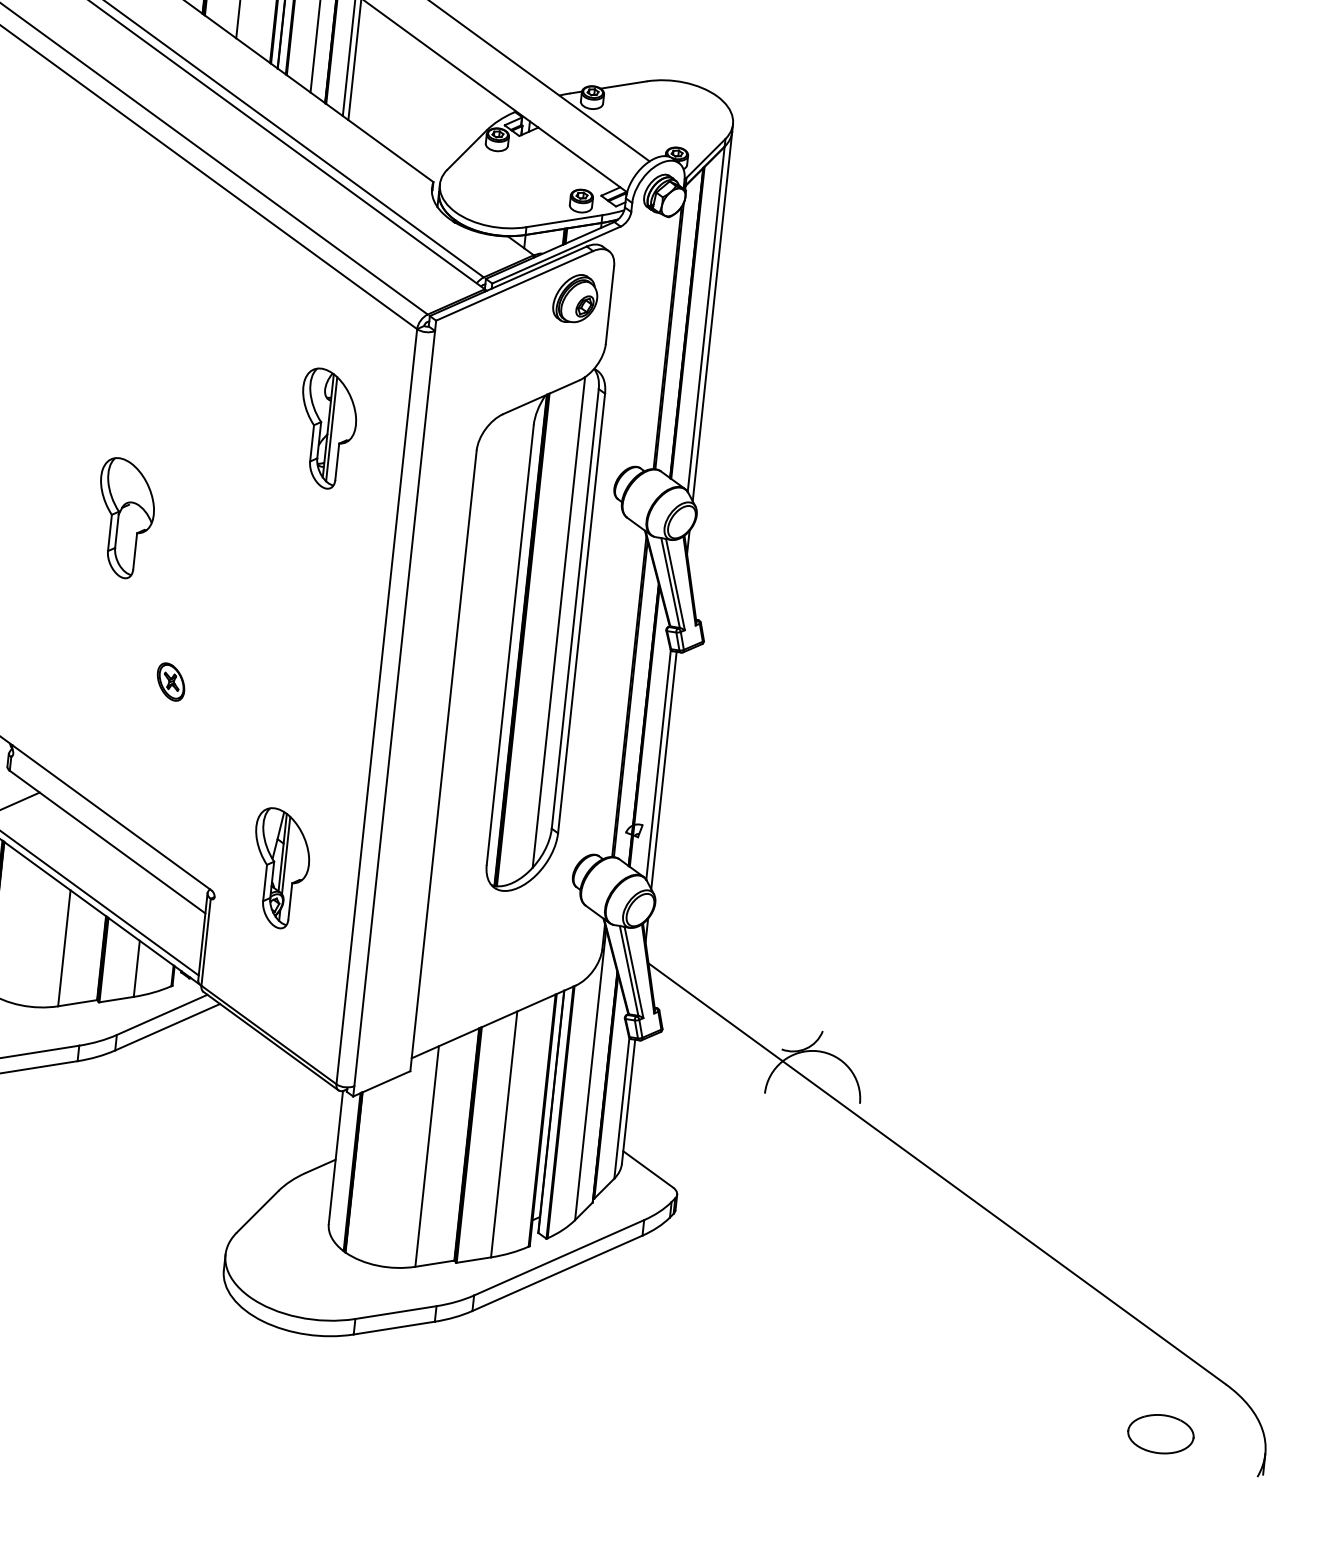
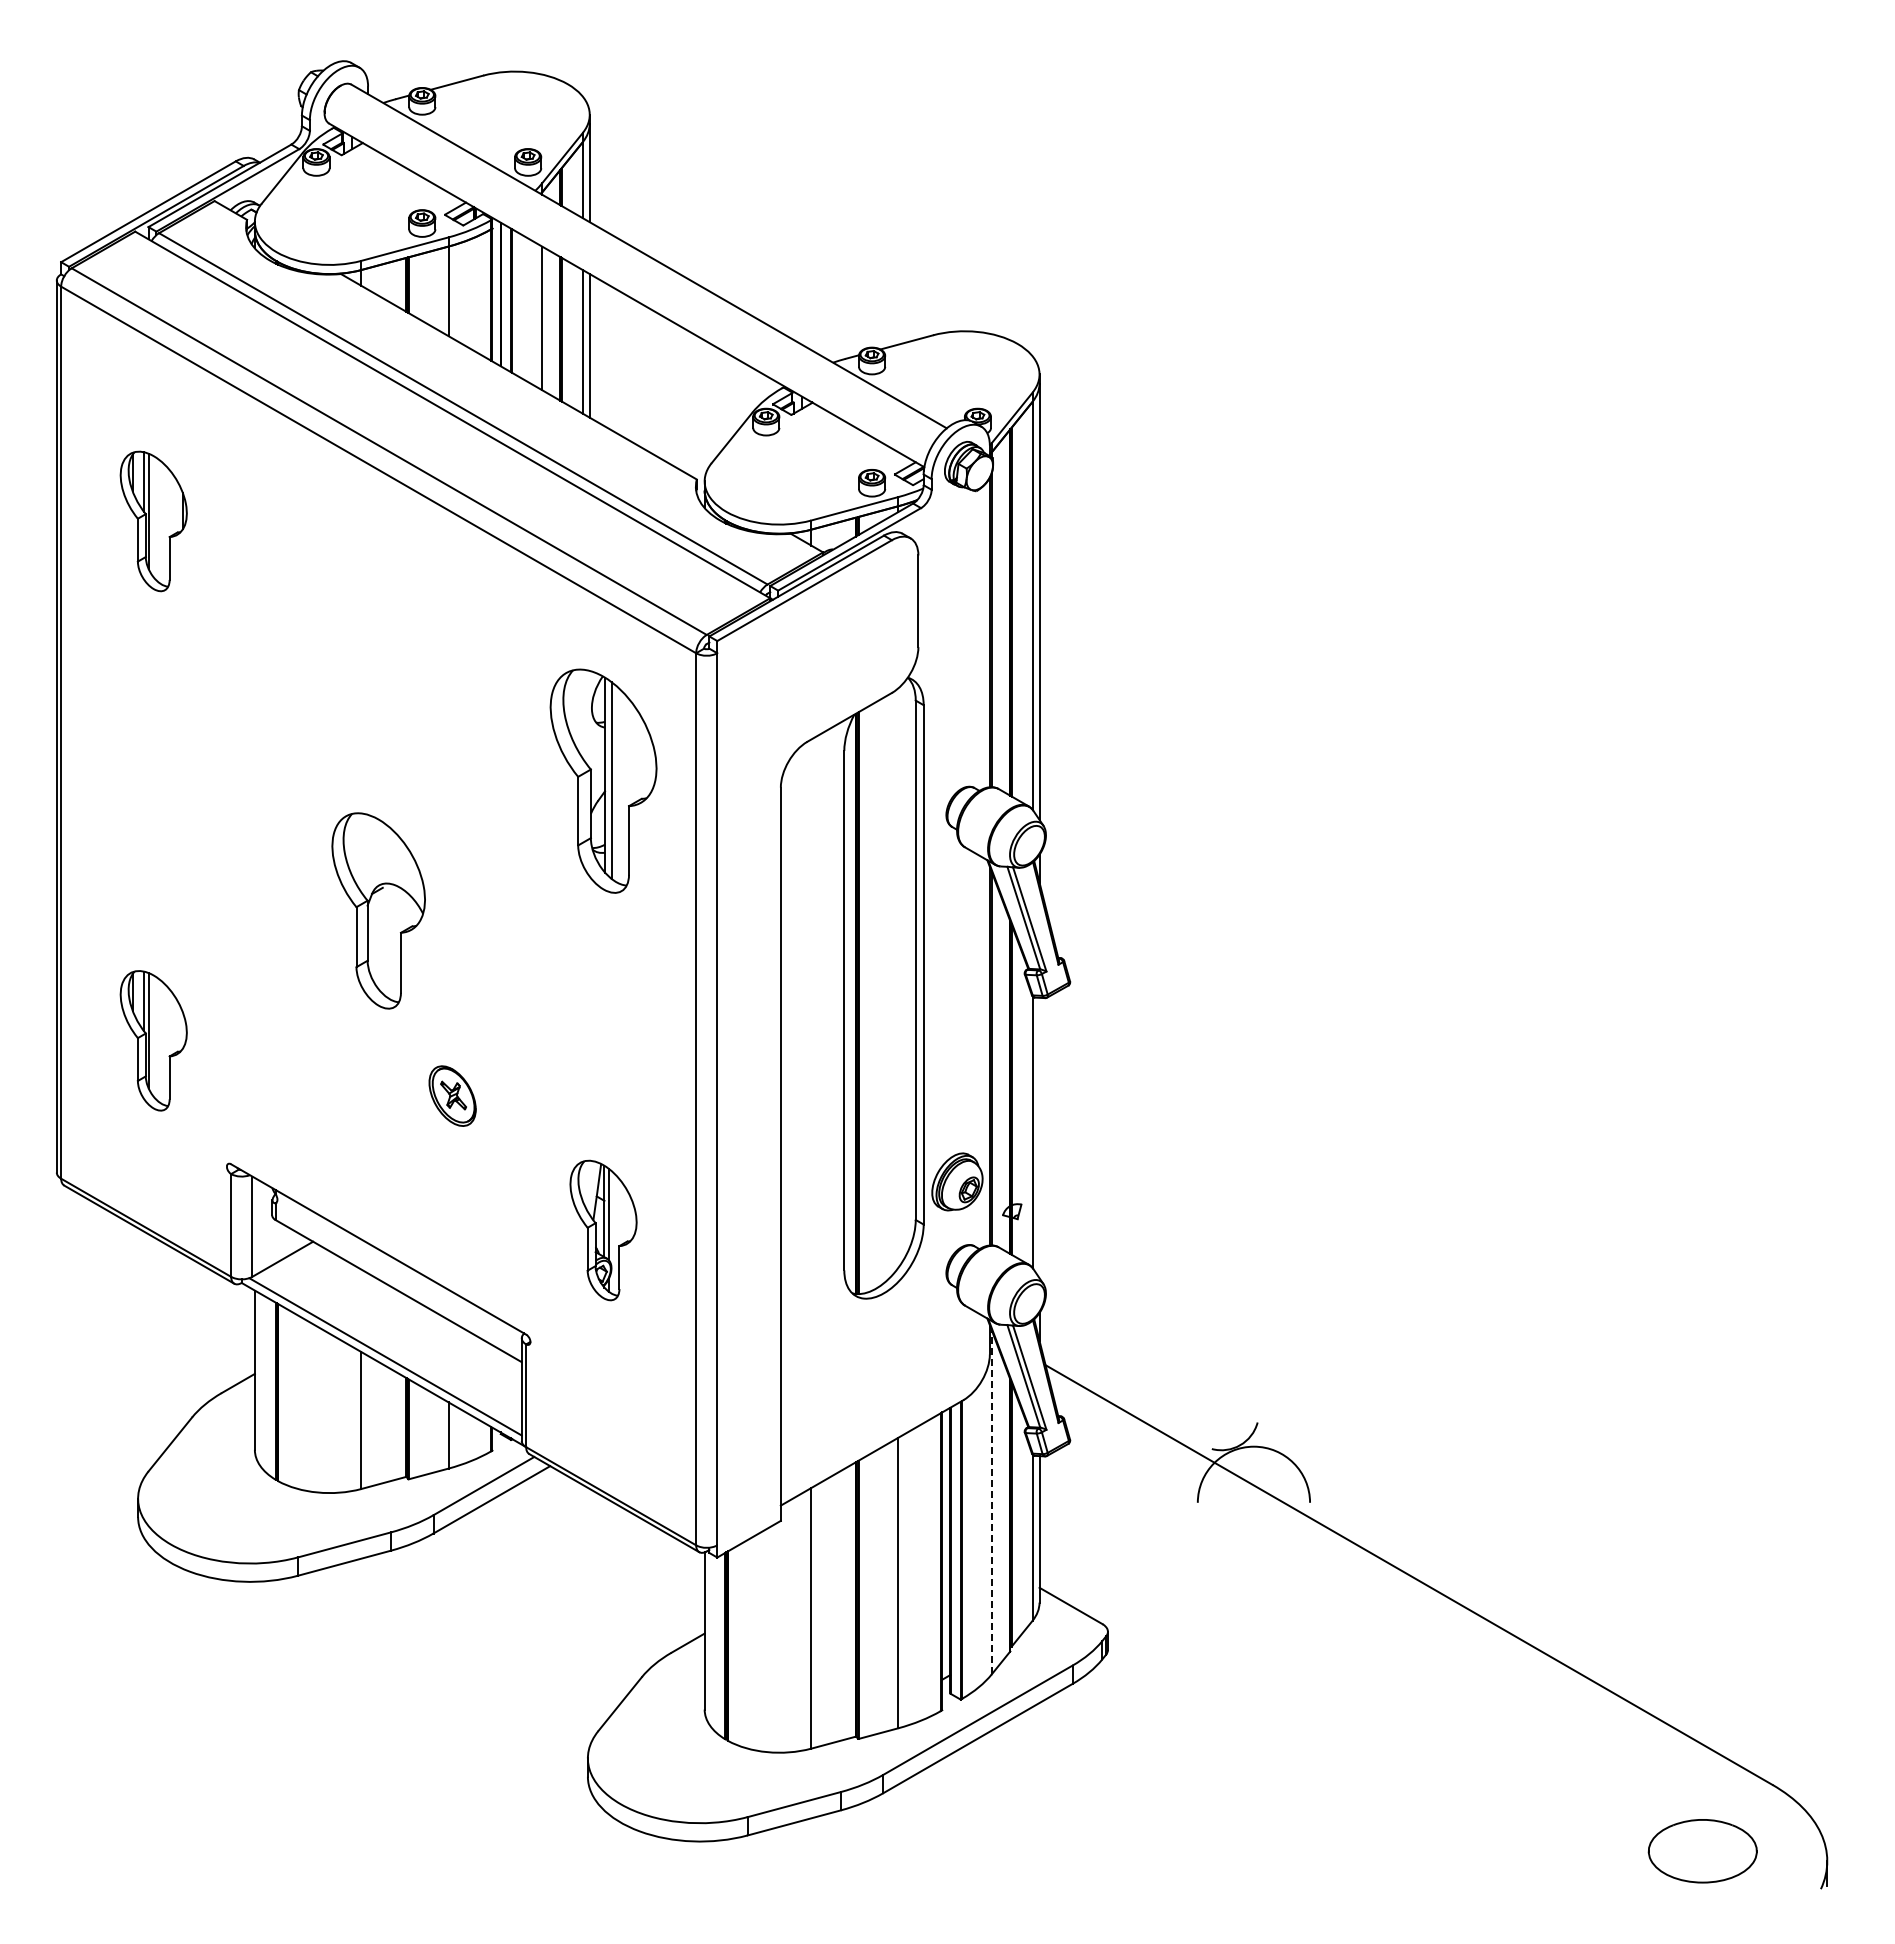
part: (575, 298) -> (957, 1181), moved
part: (327, 428) -> (603, 780), size x1.6
part: (124, 518) -> (378, 910), size x1.4
line: (559, 621) -> (898, 977), removed
part: (170, 682) -> (452, 1096), size x1.4
line: (663, 770) -> (1039, 1137), removed
part: (280, 868) -> (603, 1230), moved
line: (590, 1074) -> (991, 1502), solid -> dashed
part: (1160, 1433) -> (1702, 1850), size x1.4

